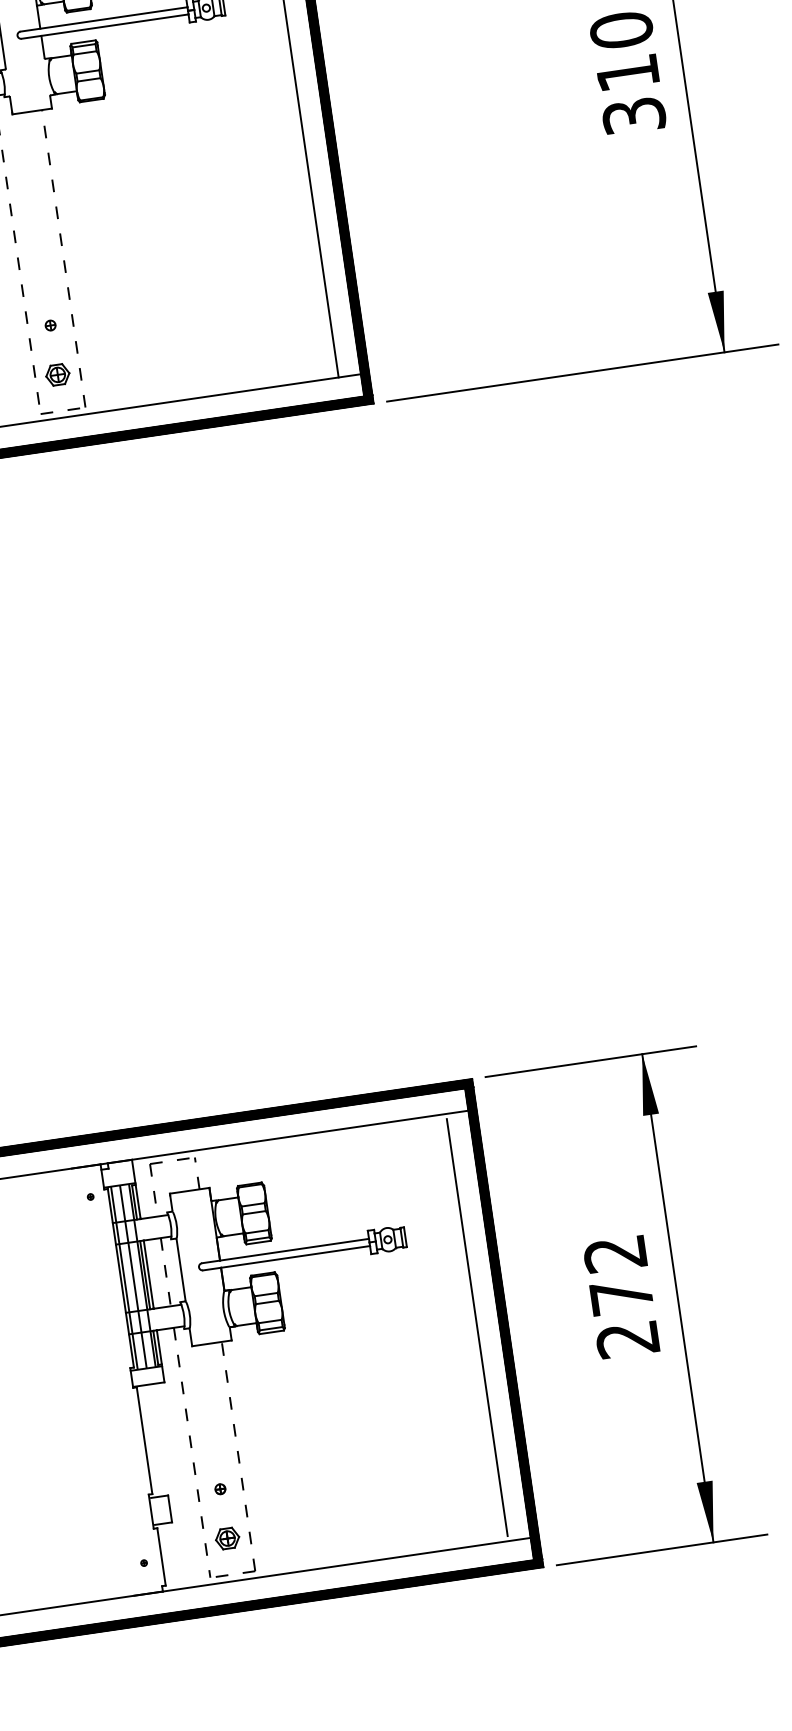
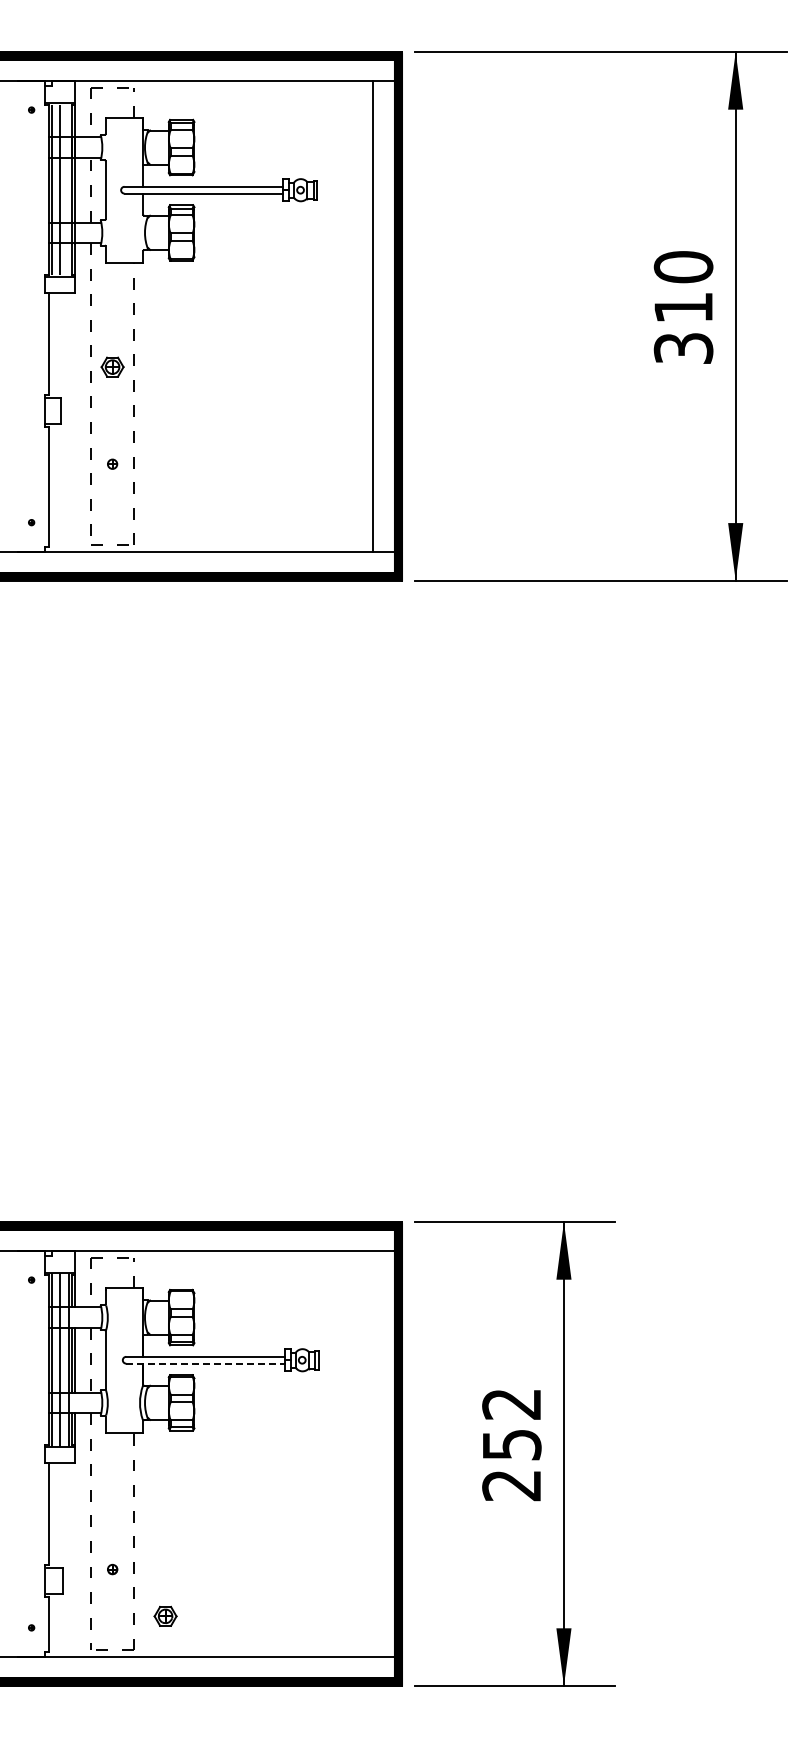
part: (57, 374) -> (112, 366), moved
line: (287, 1257) -> (206, 1363), solid -> dashed
text: (622, 1297) -> (512, 1445), 272 -> 252
line: (477, 1328) -> (373, 1454), removed
part: (227, 1537) -> (165, 1615), moved

